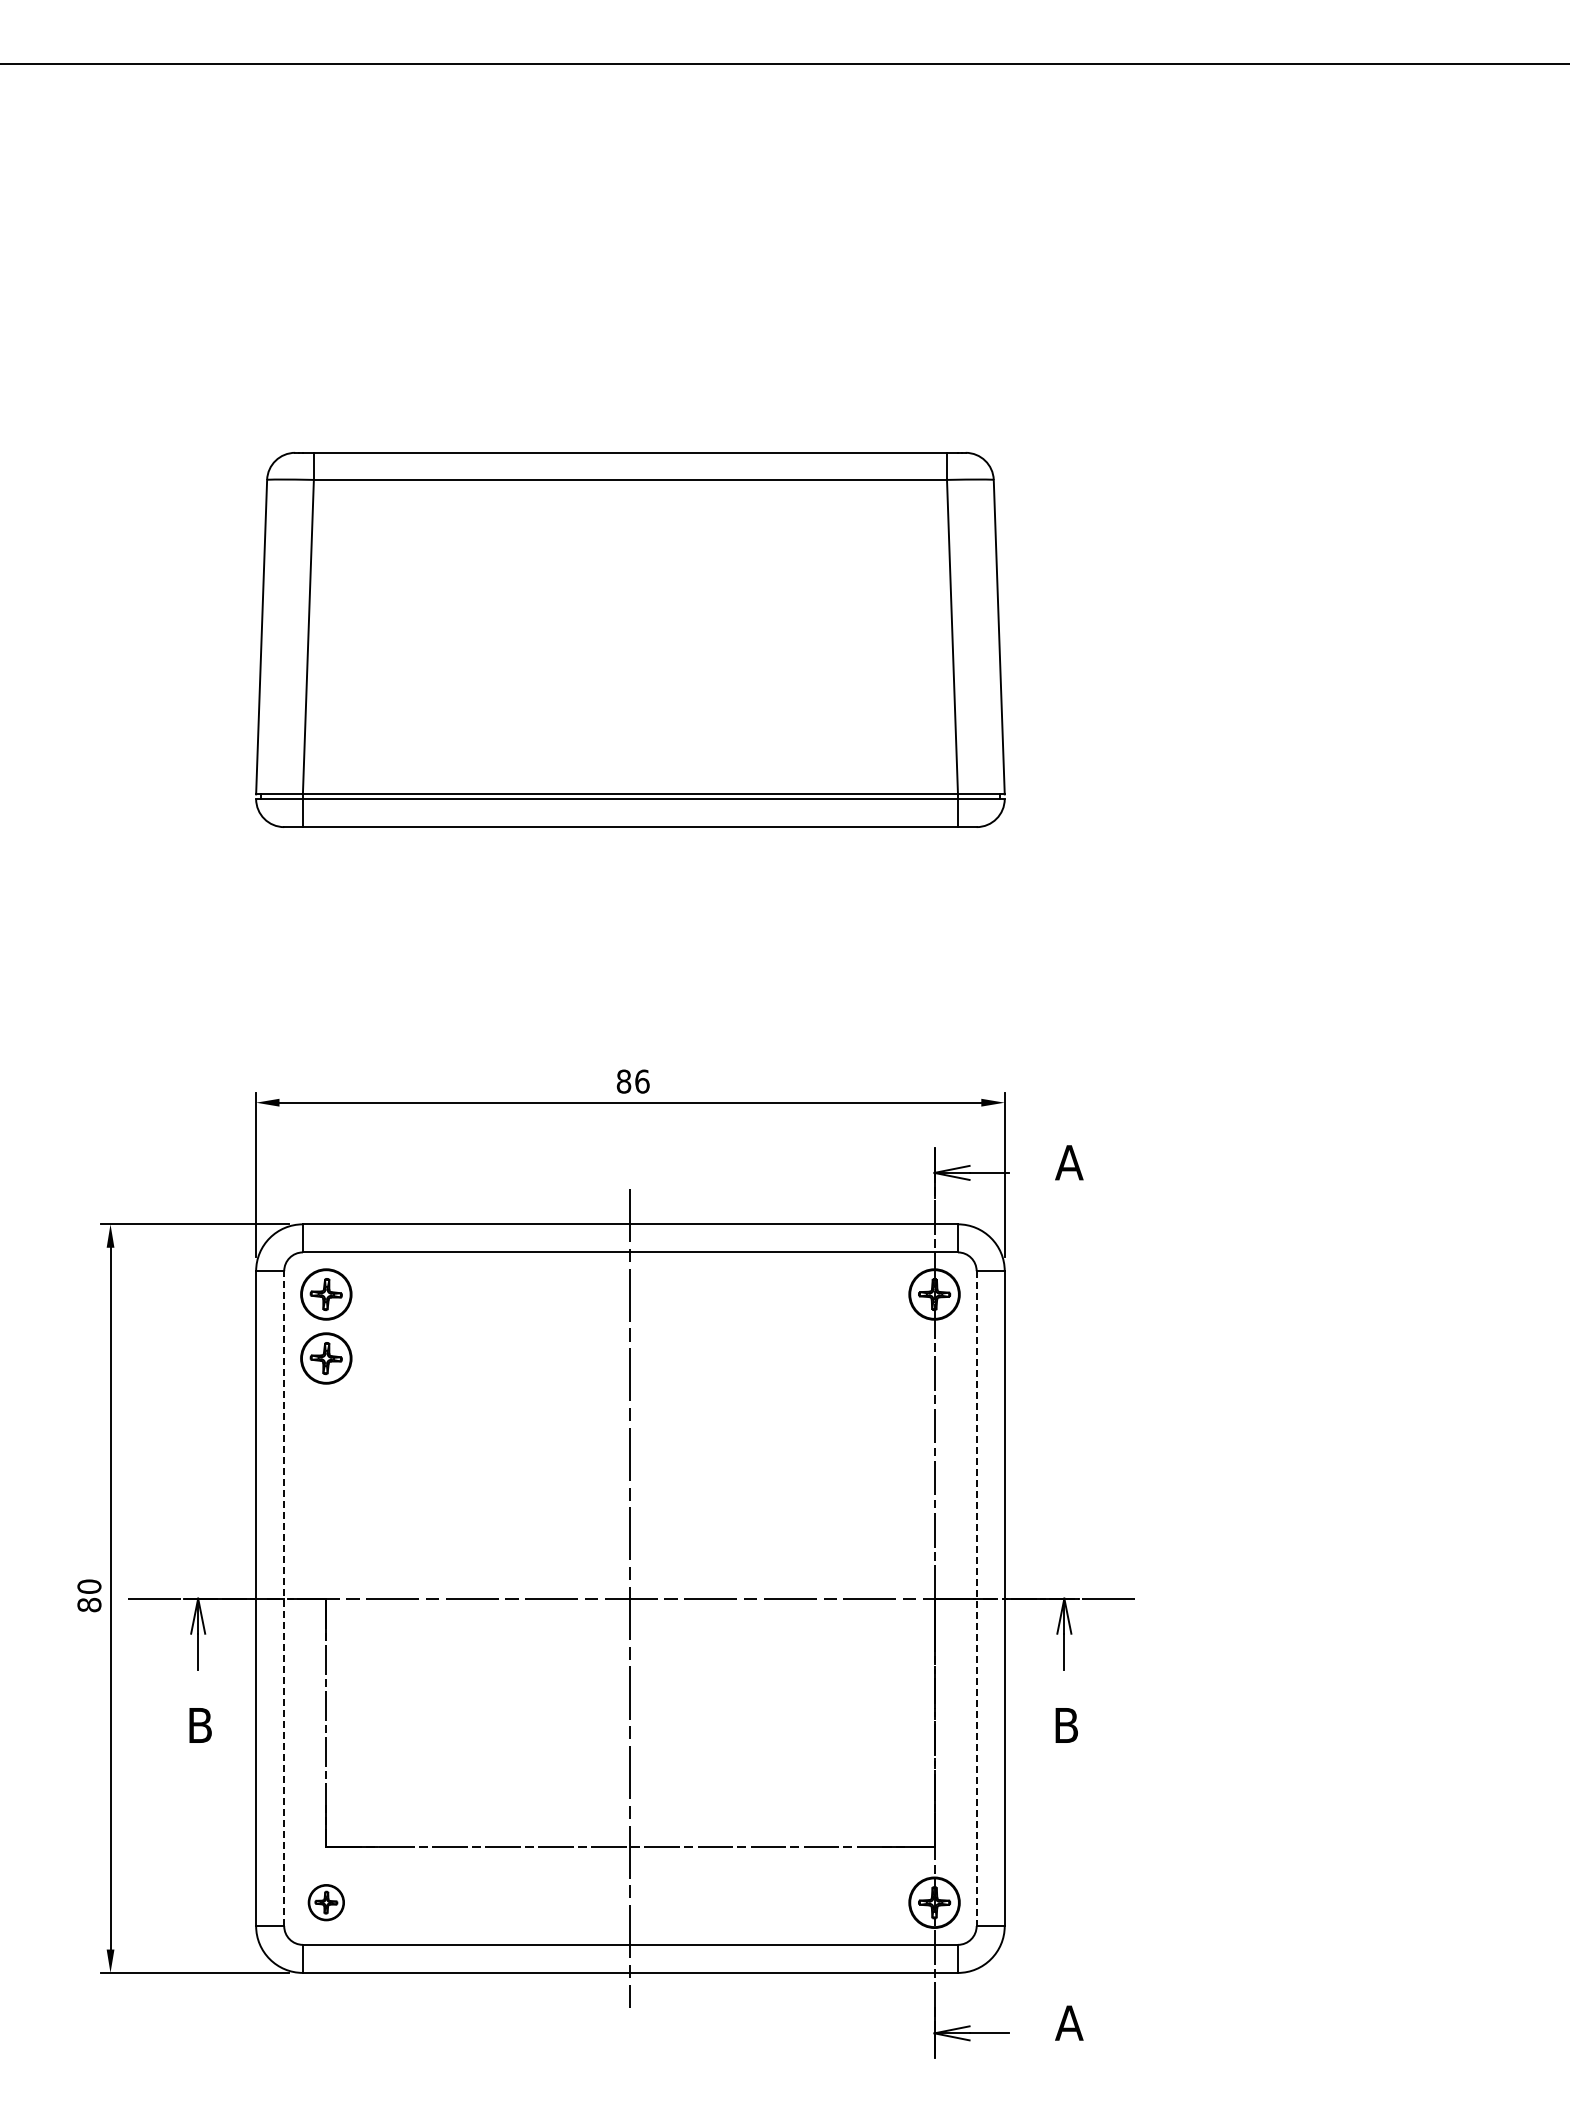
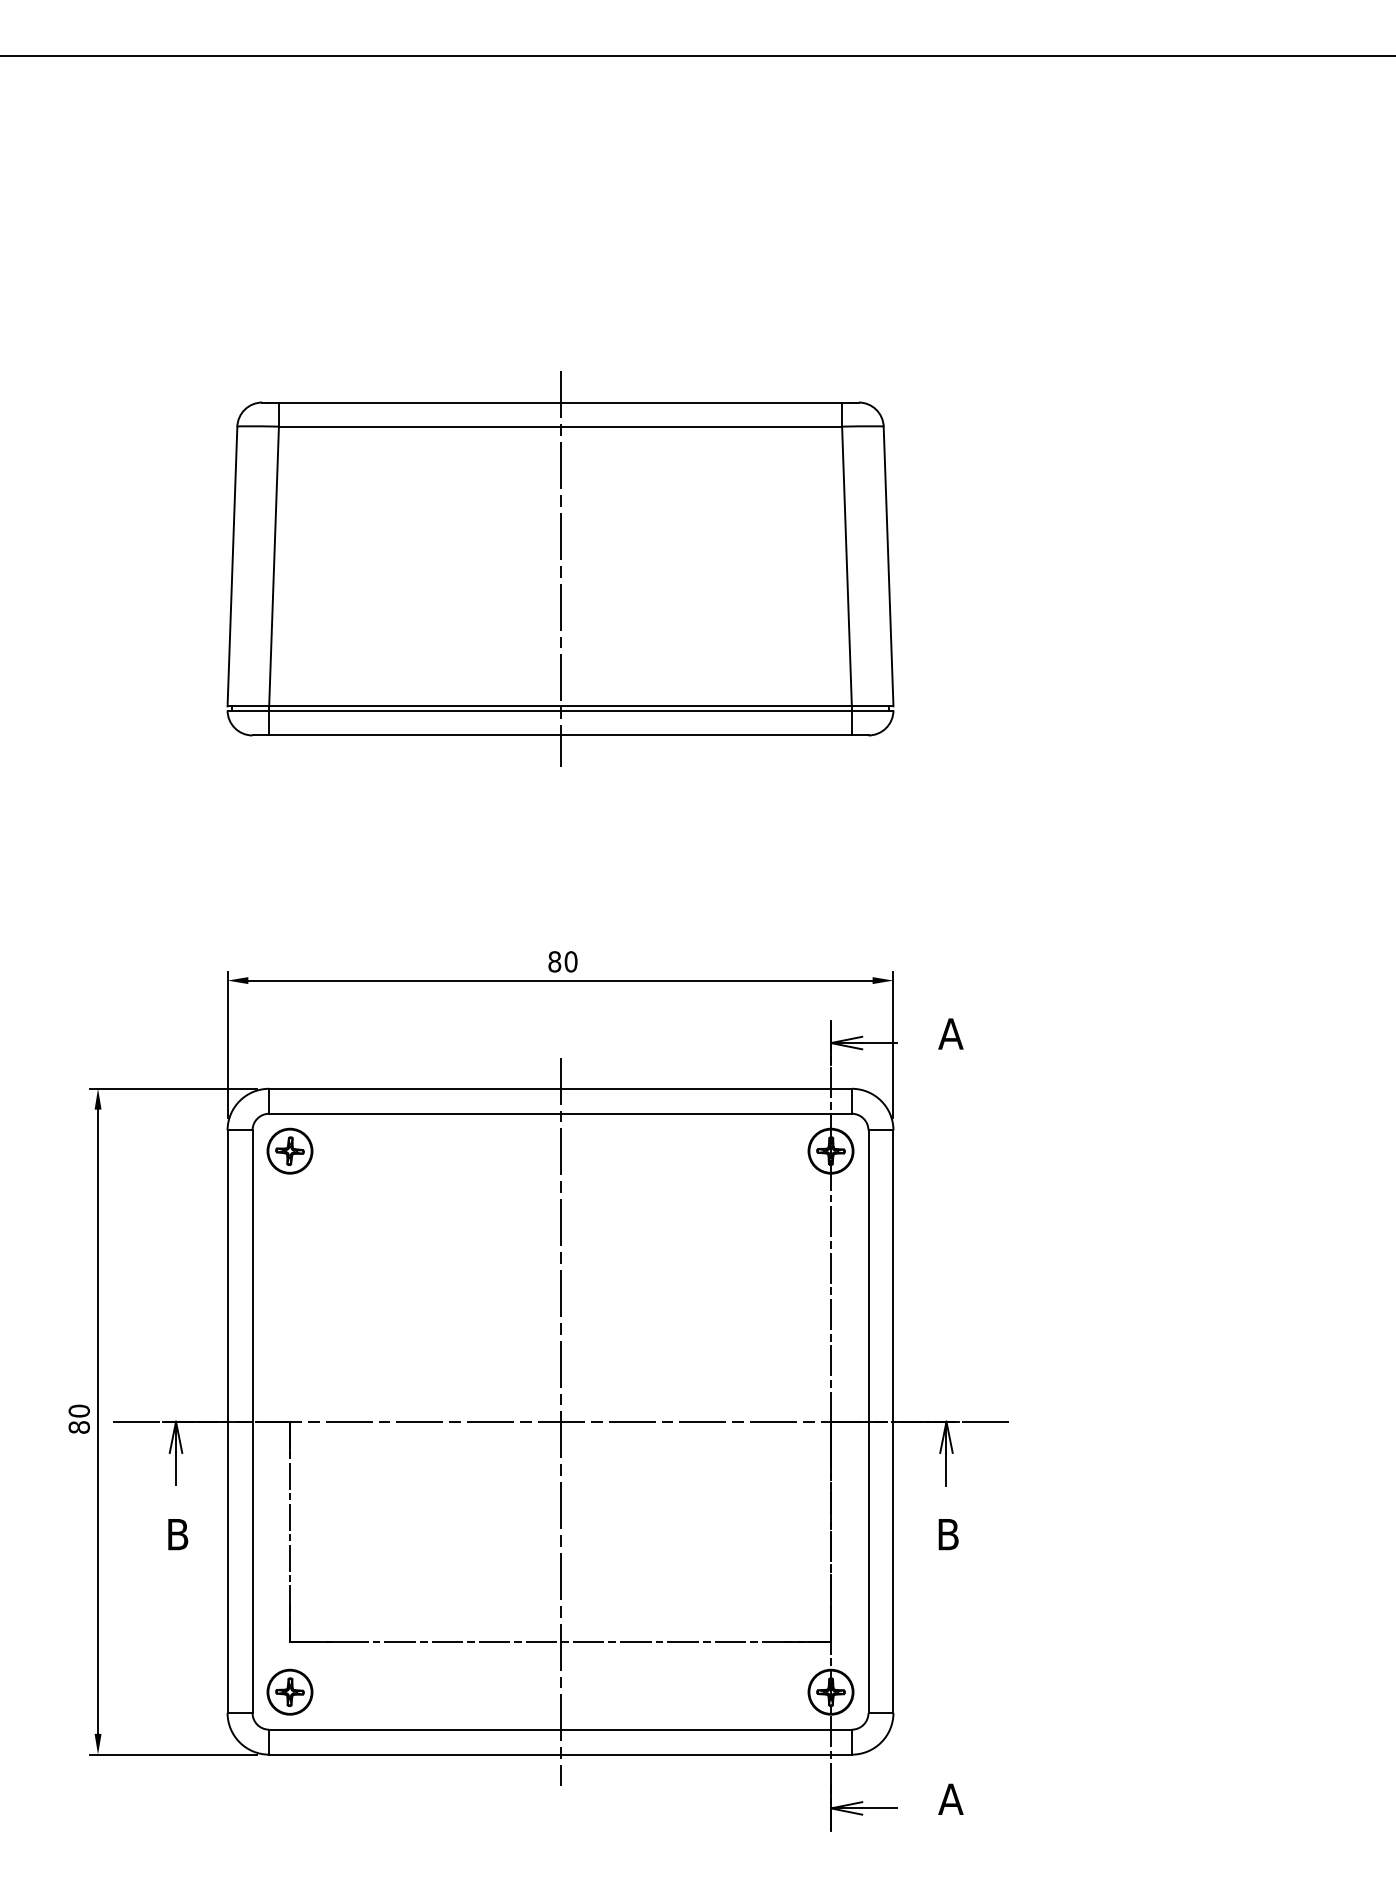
line: (630, 639) -> (560, 568), added
text: (642, 1081) -> (571, 961), 86 -> 80
part: (326, 1358) -> (290, 1208), removed
line: (284, 1598) -> (252, 1421), dashed -> solid
line: (976, 1598) -> (868, 1421), dashed -> solid
part: (326, 1902) -> (290, 1692), size x1.43

